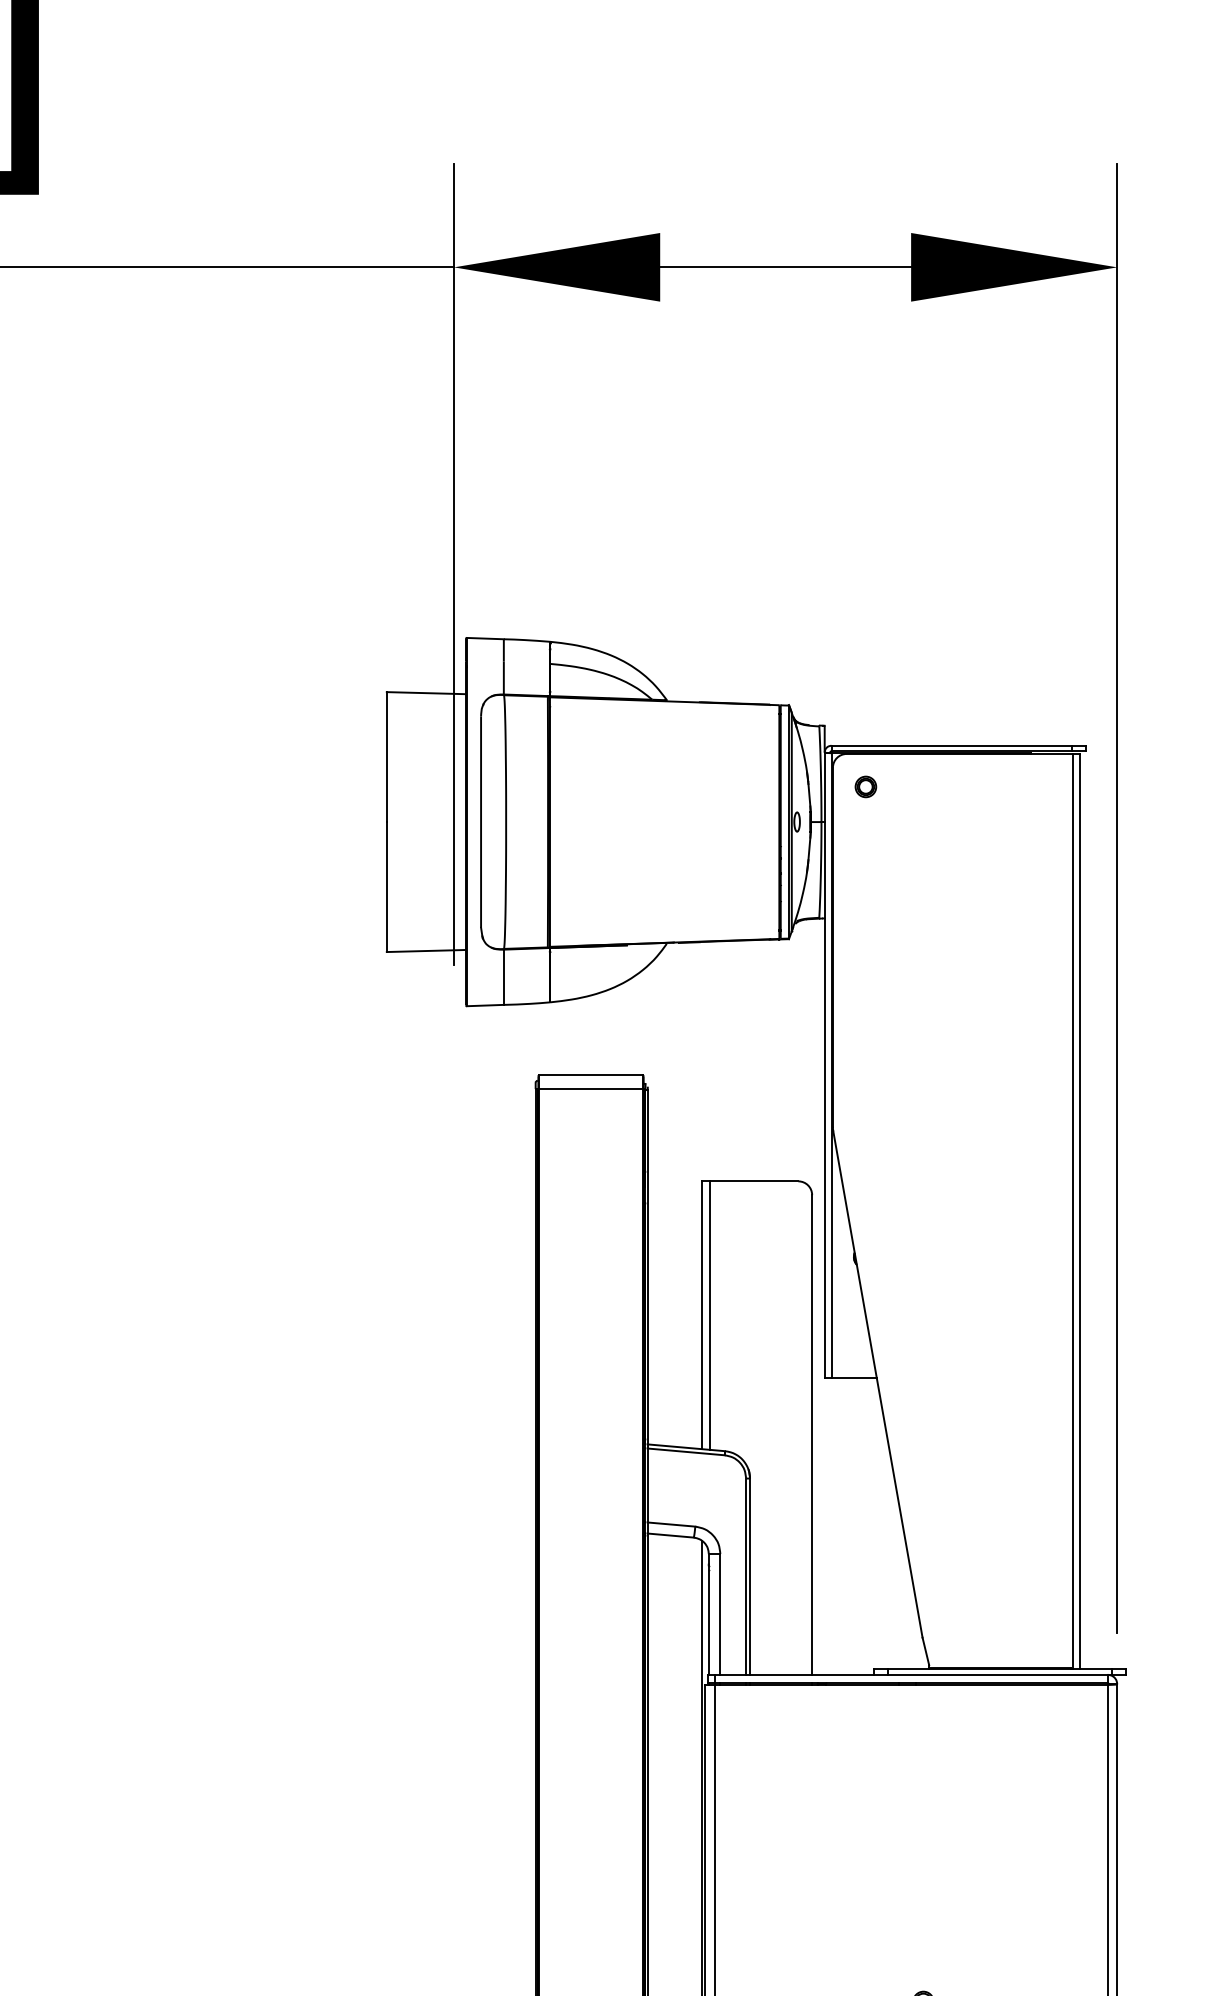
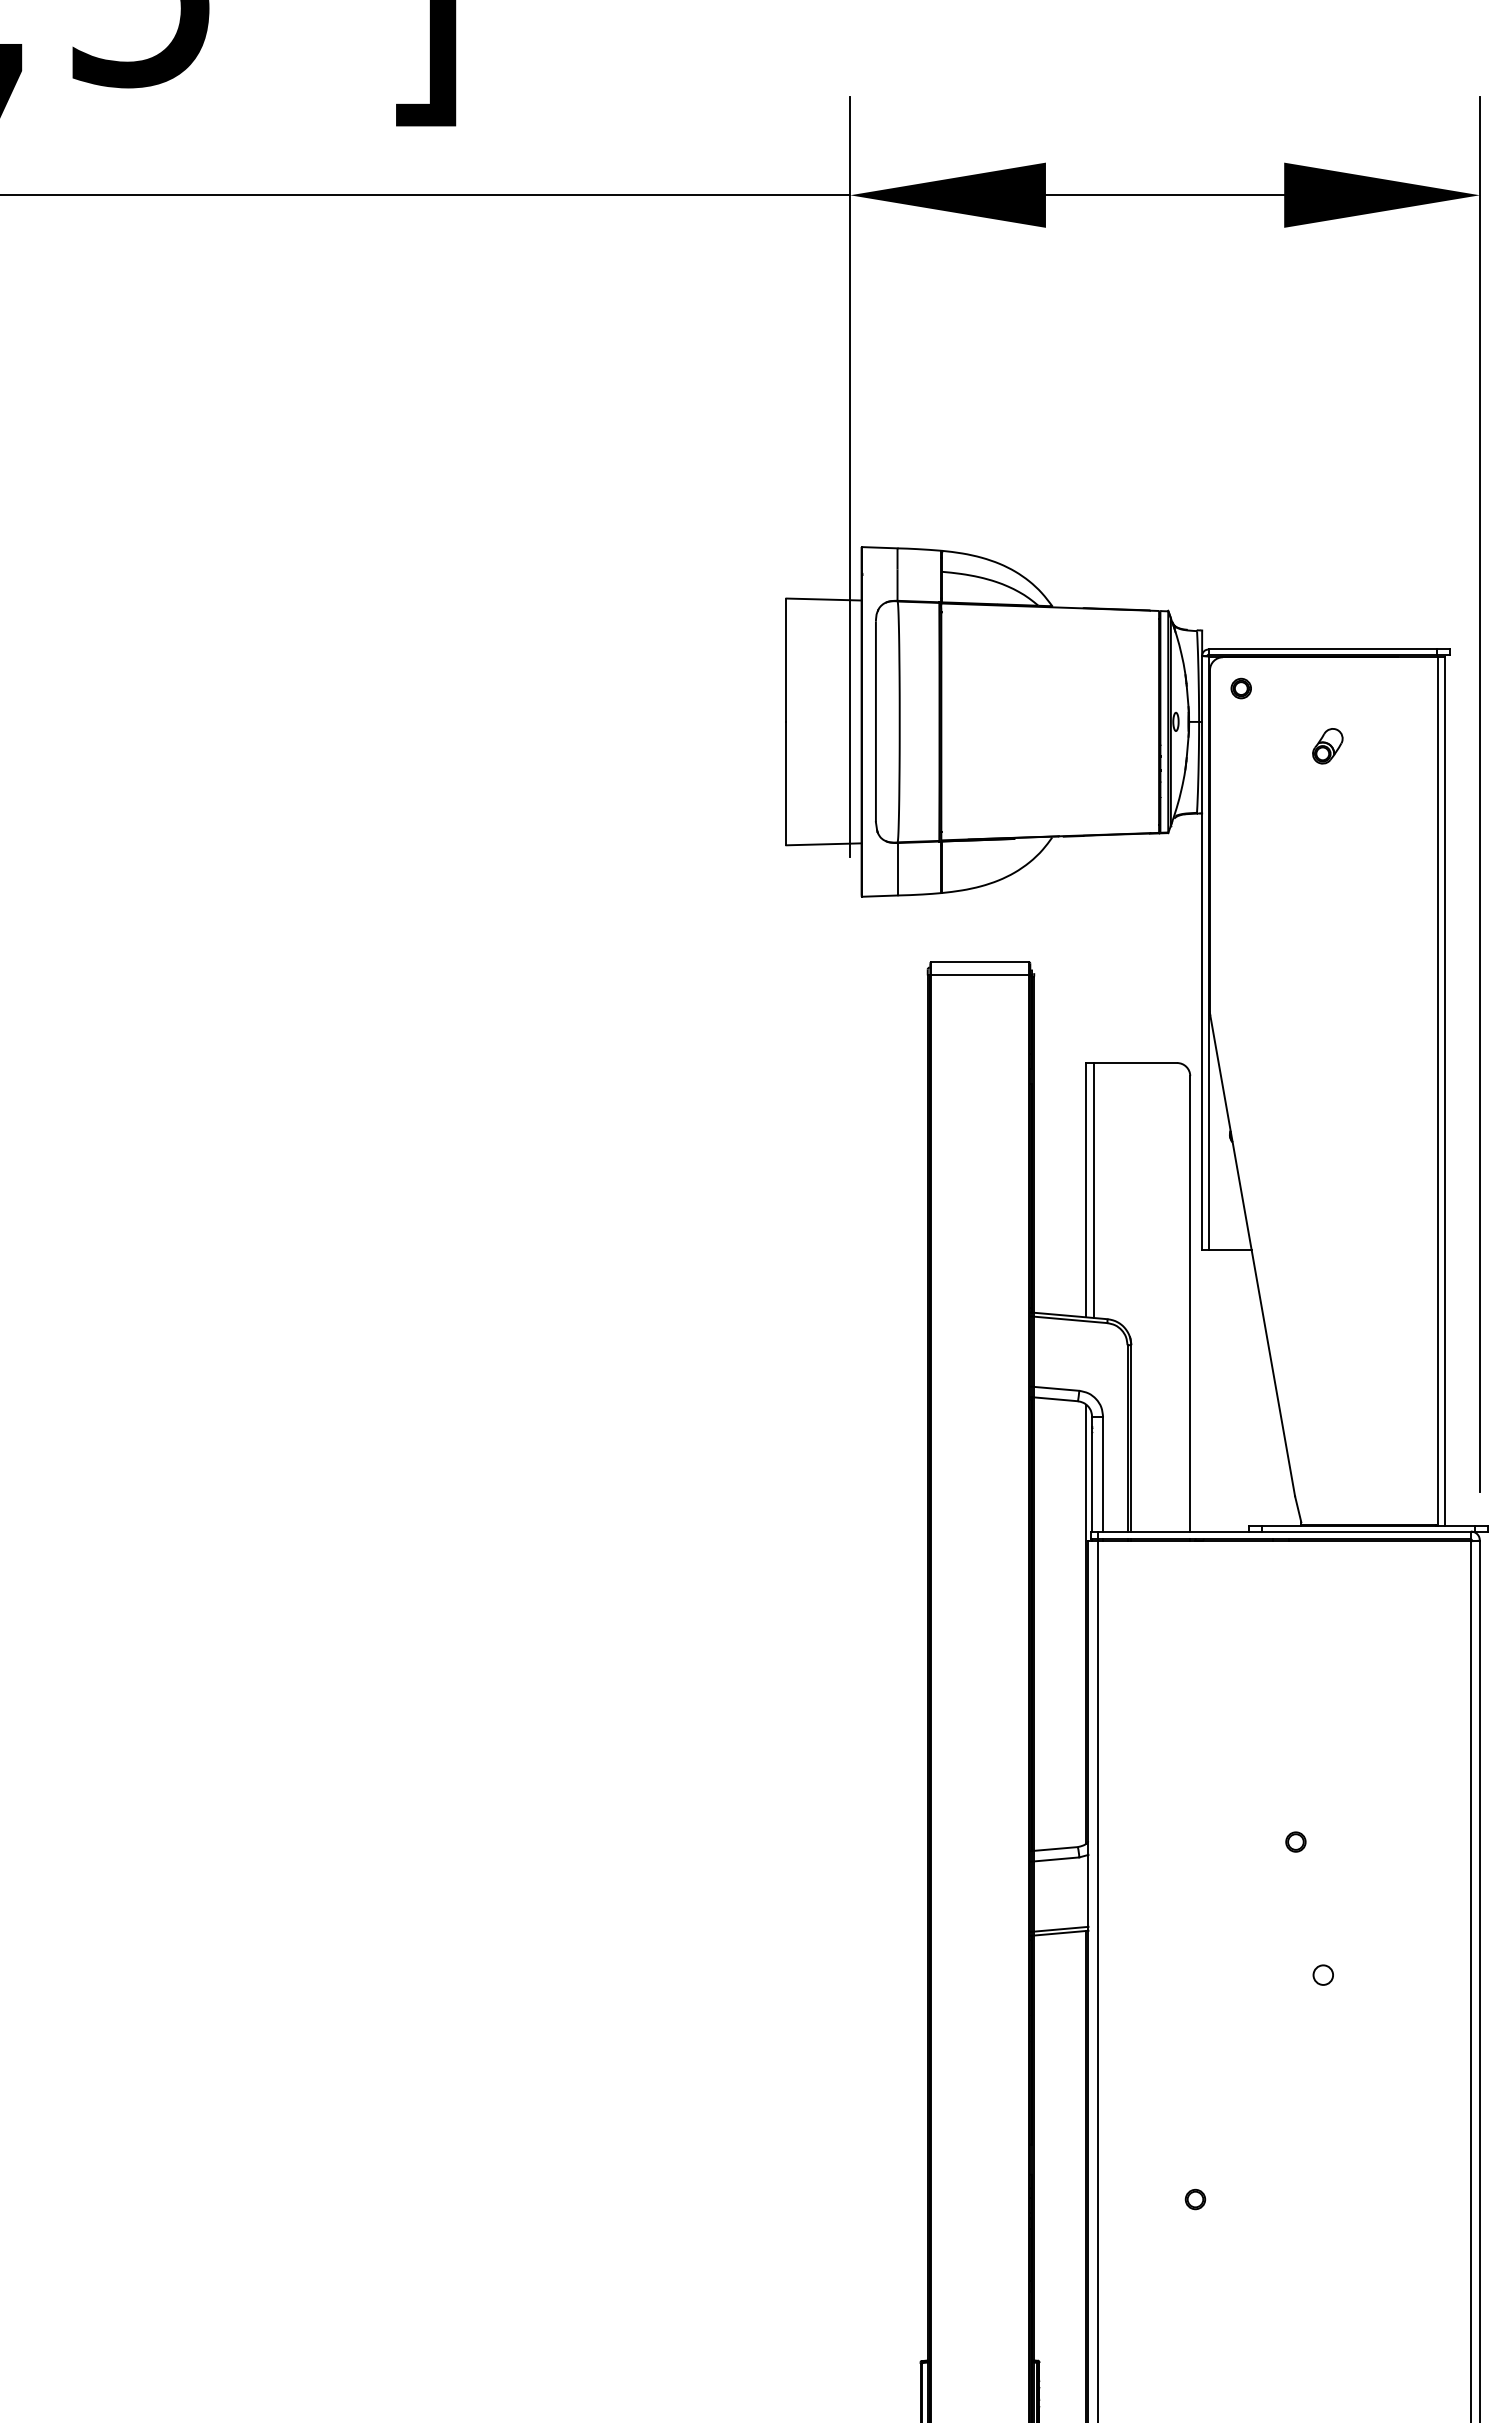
part: (956, 847) -> (1327, 746), added

